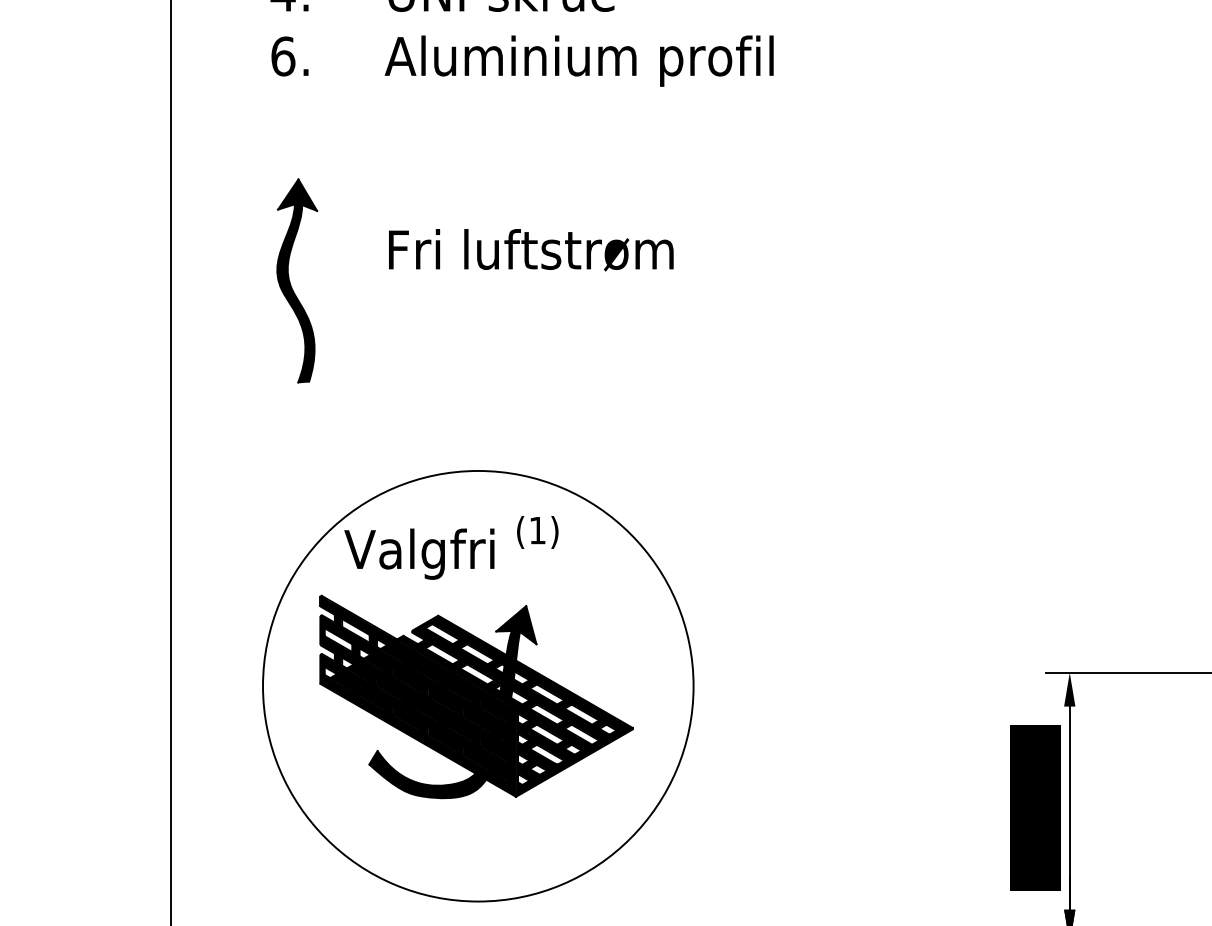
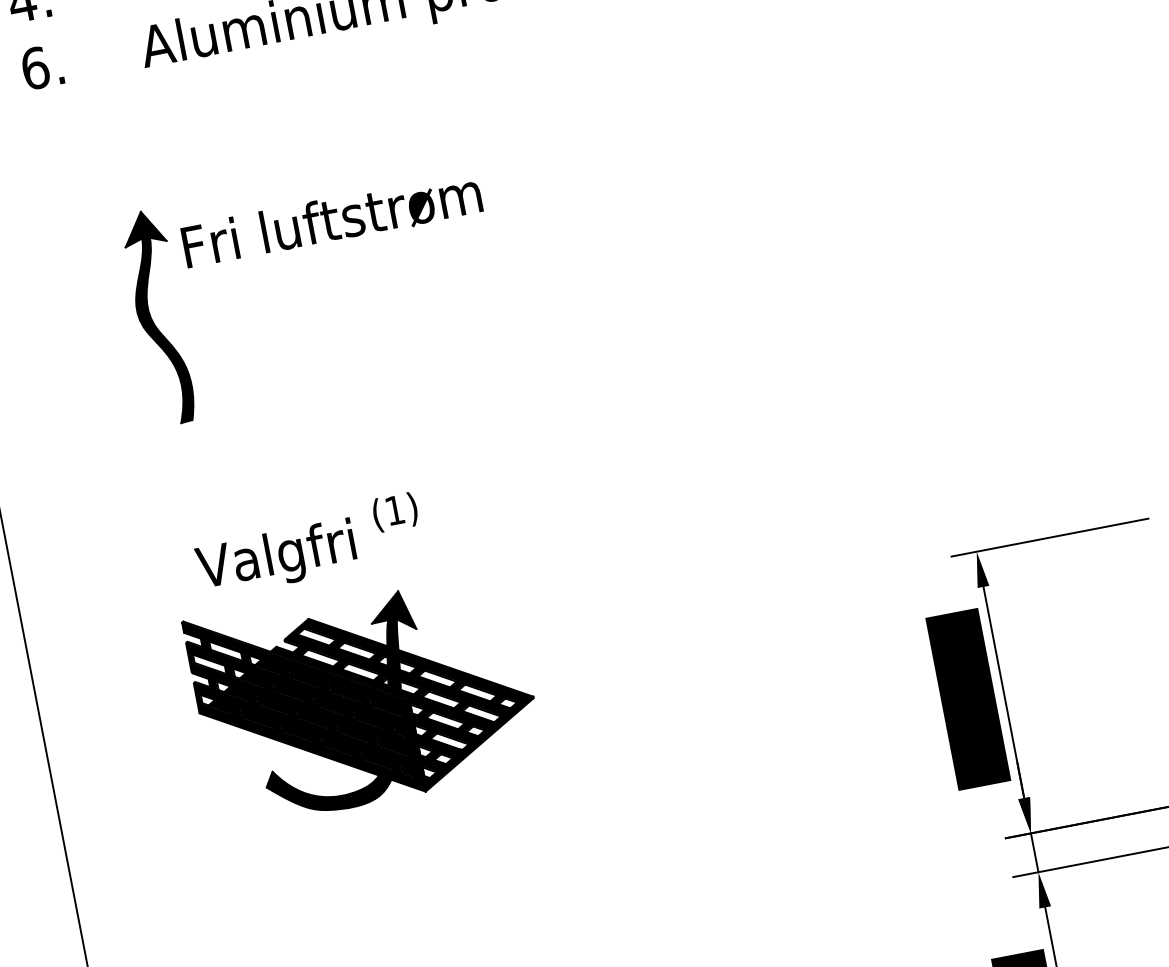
part: (290, 281) -> (153, 319), moved
circle: (478, 686) -> (364, 684), removed

